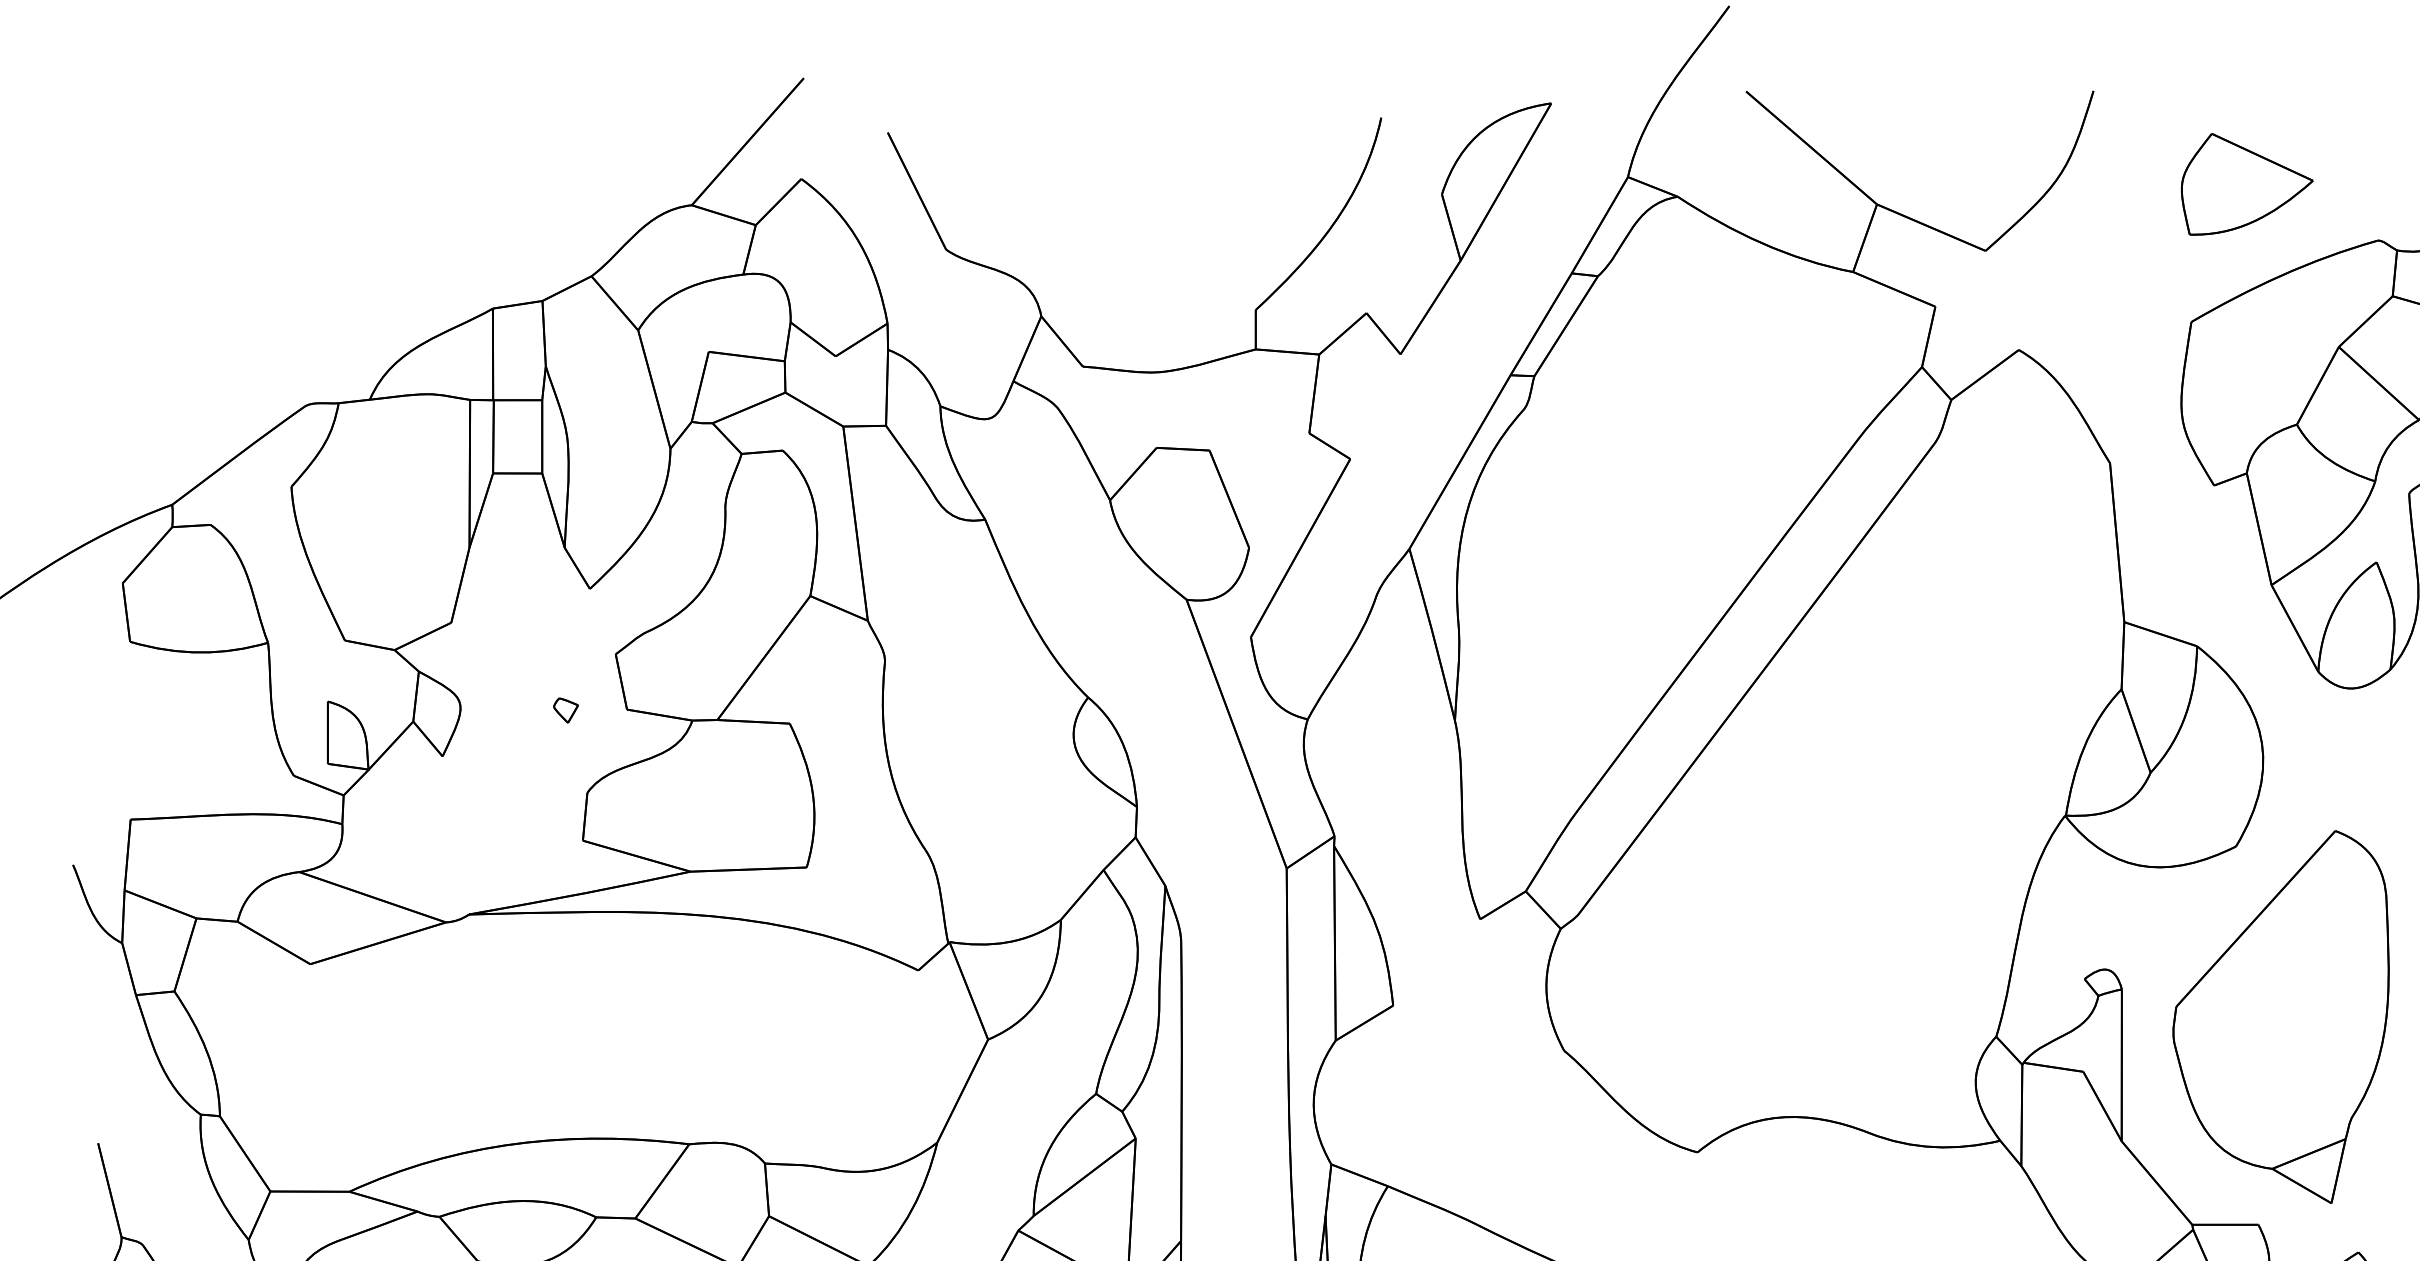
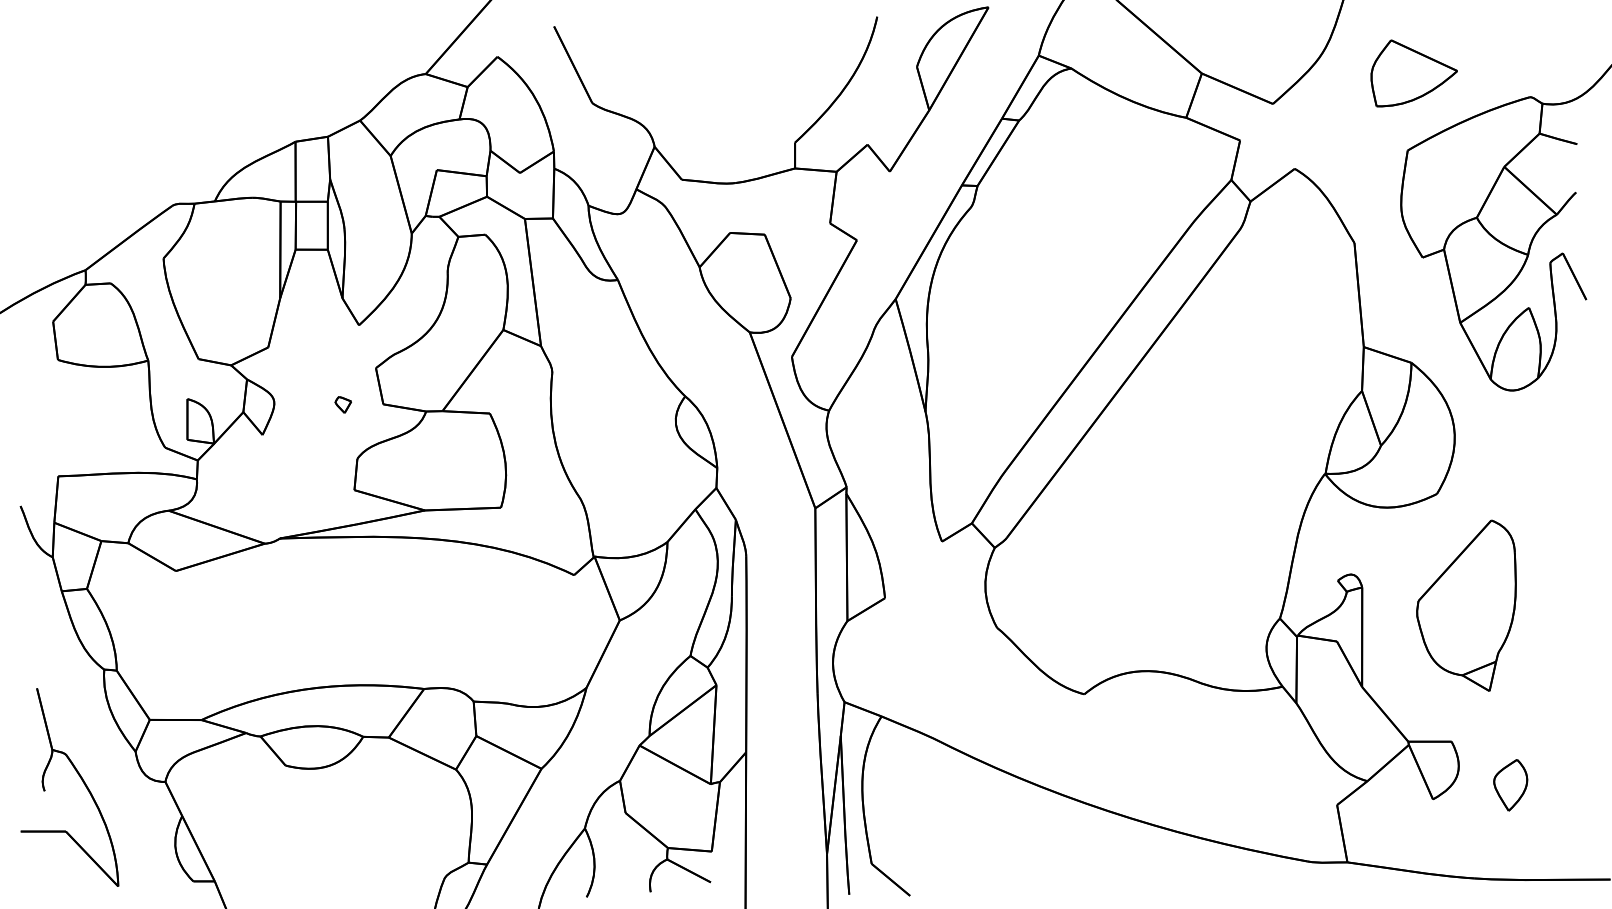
part: (2245, 184) -> (1413, 73), moved
part: (2281, 1016) -> (1466, 605), size x0.7

